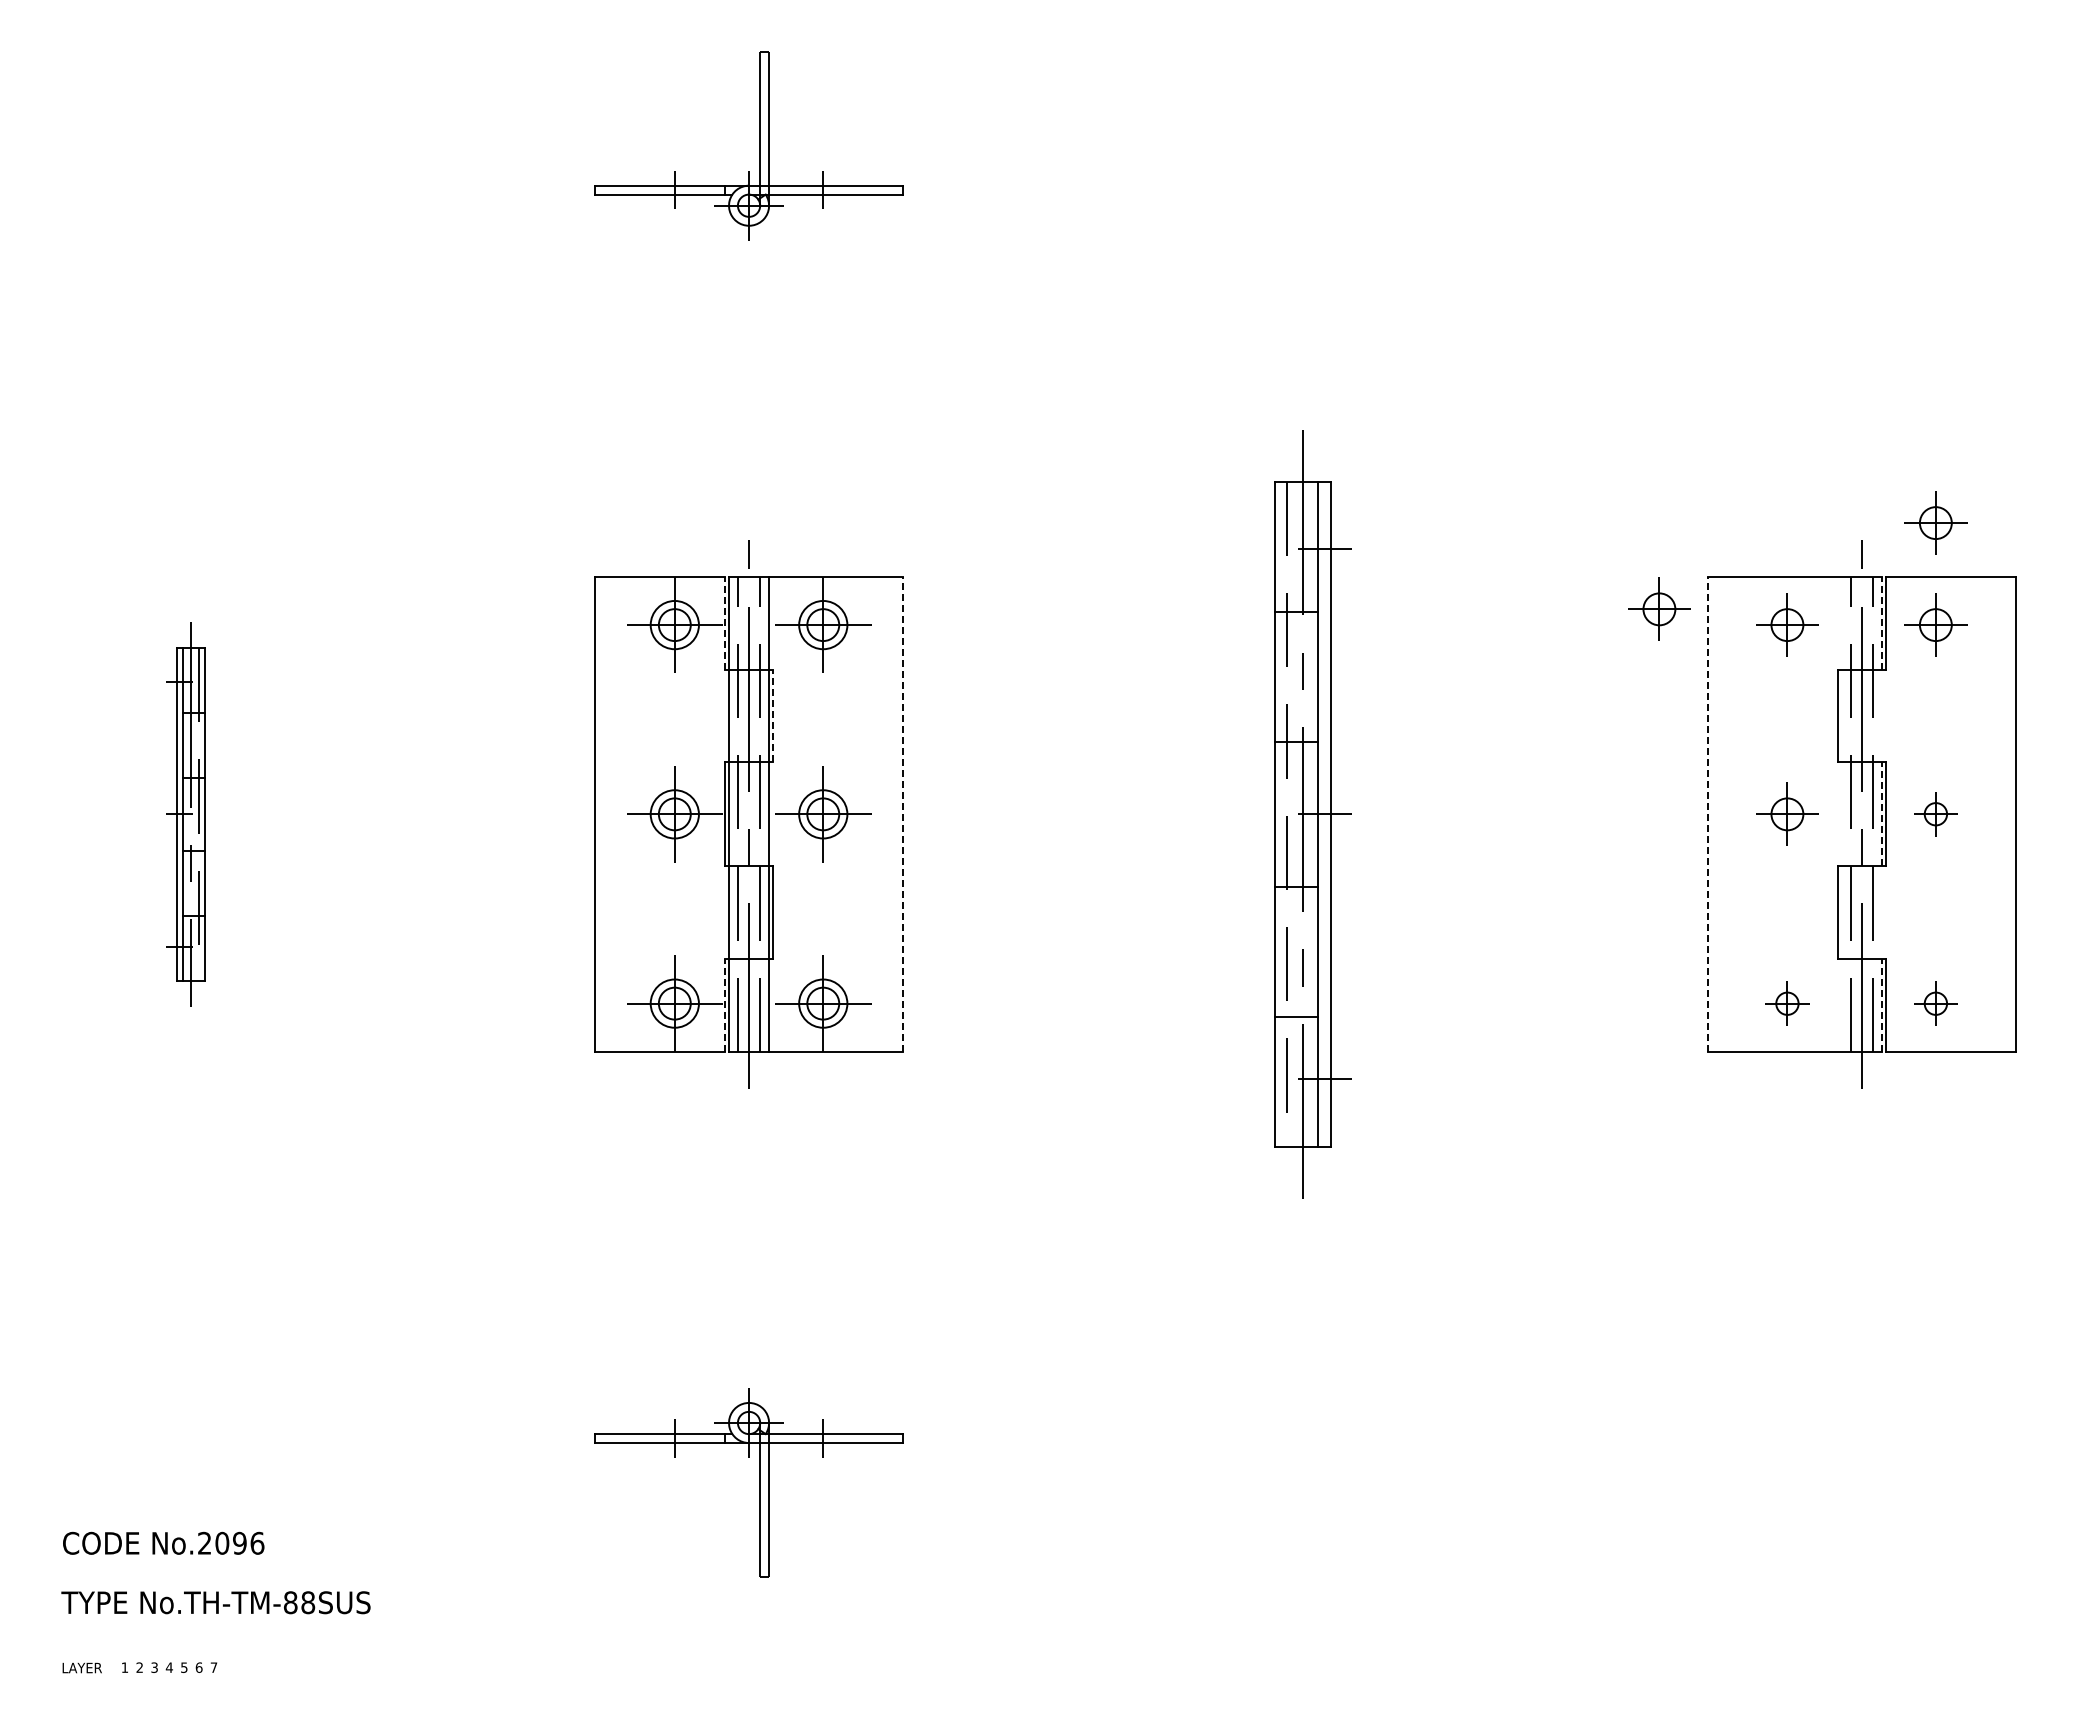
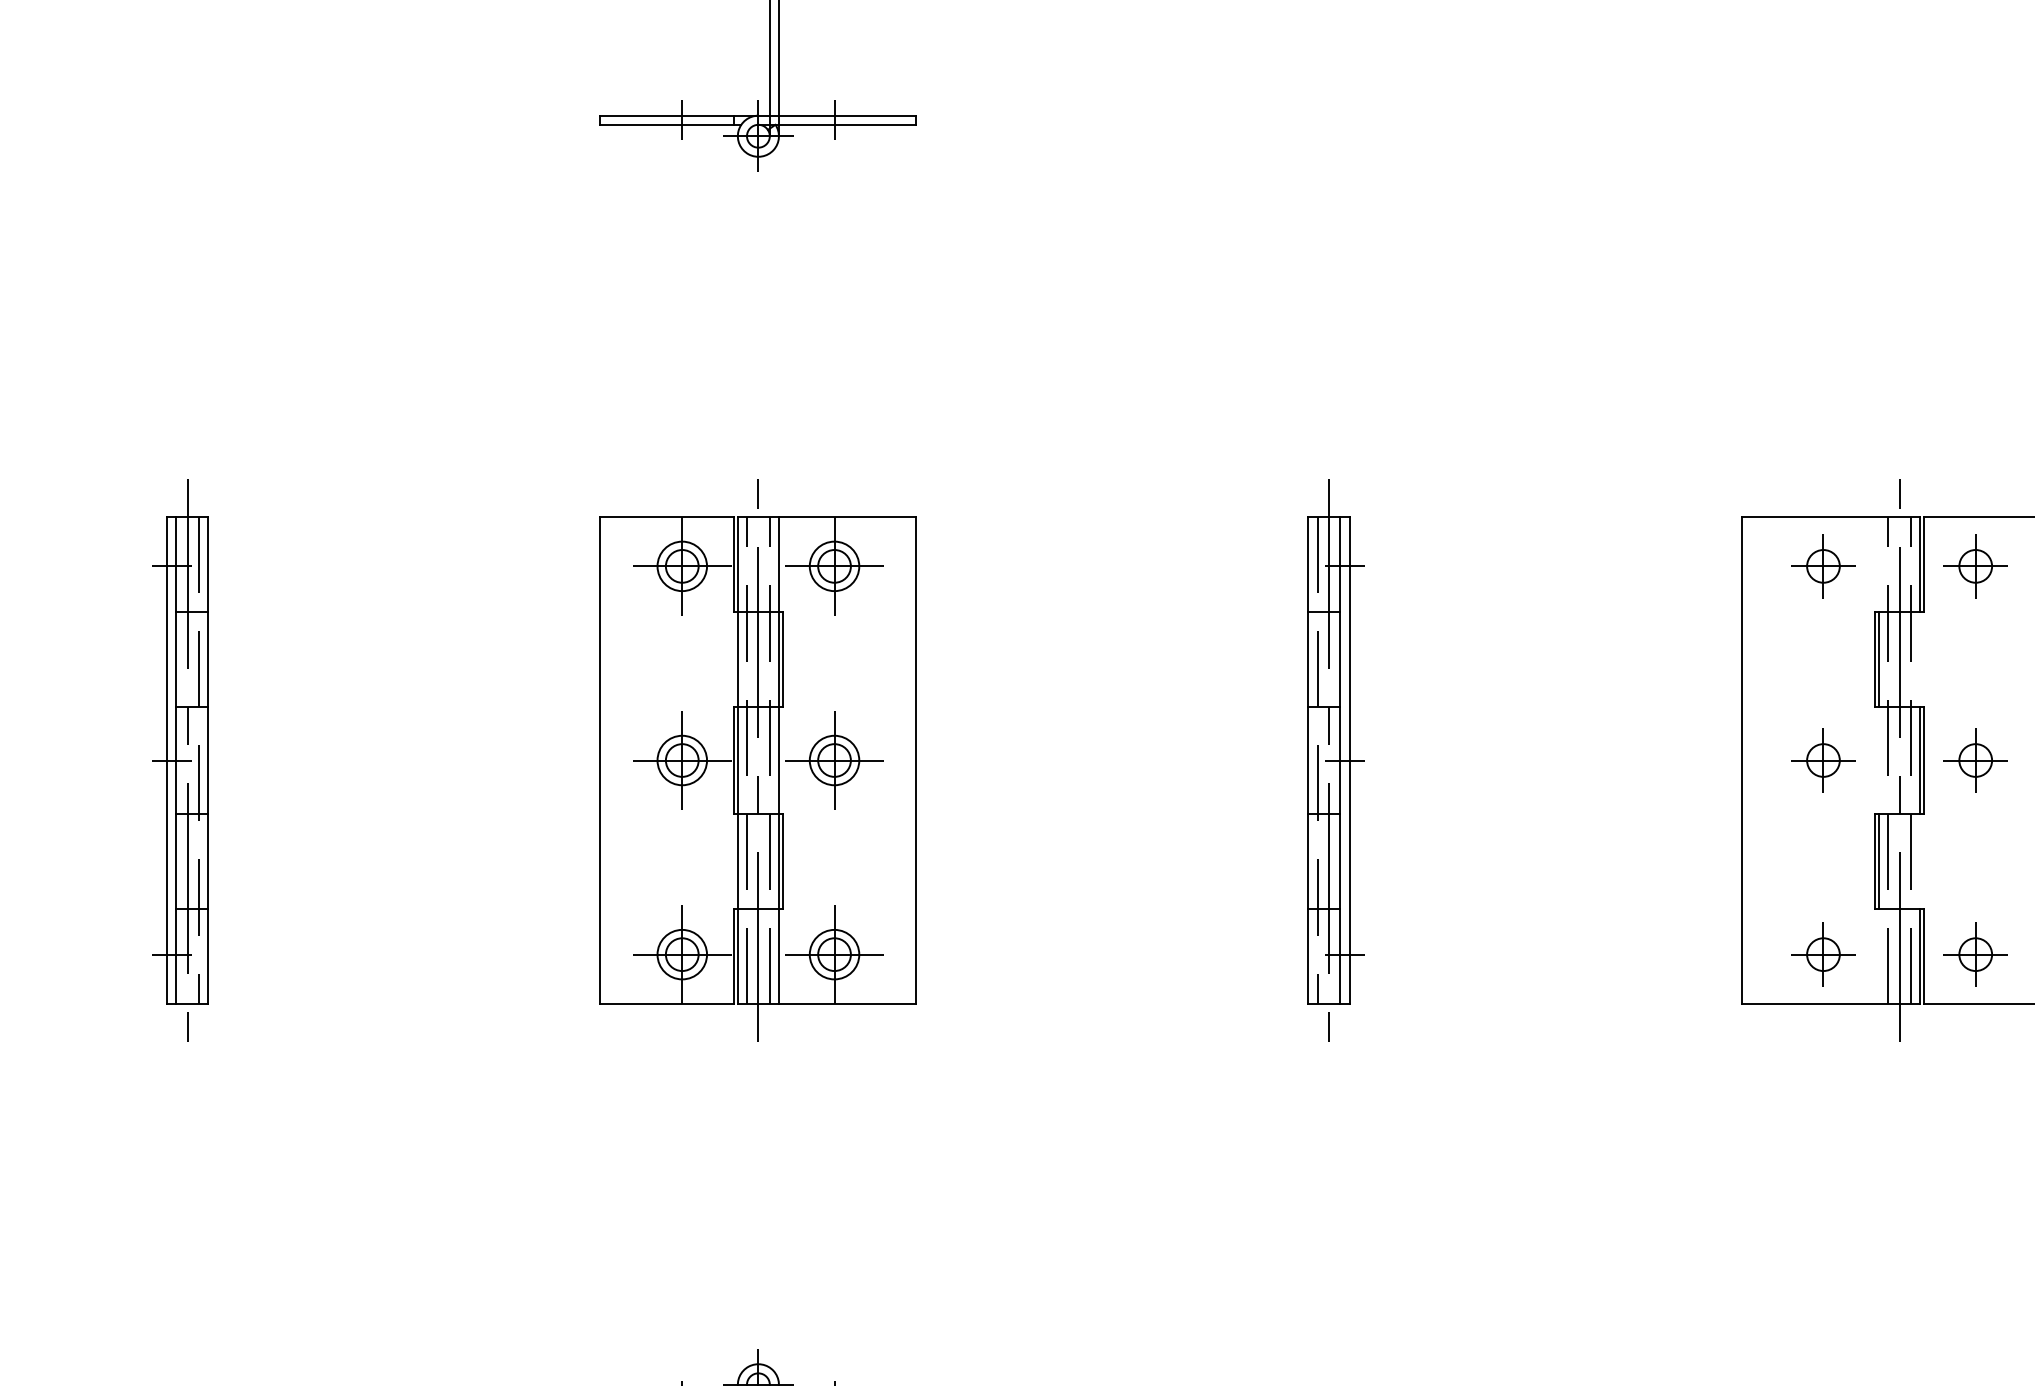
part: (1935, 522) -> (1975, 461), removed
part: (1659, 608) -> (1692, 549), removed
line: (724, 622) -> (733, 563), dashed -> solid
line: (1881, 622) -> (1919, 563), dashed -> solid
line: (773, 715) -> (783, 659), dashed -> solid
line: (1841, 715) -> (1878, 659), added
part: (1935, 813) -> (1975, 759), size x1.43
part: (185, 814) -> (180, 760), size x1.43
line: (903, 814) -> (916, 760), dashed -> solid
part: (1311, 814) -> (1335, 760), size x0.71
line: (1707, 814) -> (1741, 760), dashed -> solid
line: (1881, 814) -> (1919, 760), dashed -> solid
line: (1841, 912) -> (1878, 861), added
part: (1787, 1003) -> (1823, 954), size x1.43
part: (1935, 1003) -> (1975, 954), size x1.43
line: (724, 1004) -> (733, 955), dashed -> solid
line: (1881, 1004) -> (1919, 955), dashed -> solid

